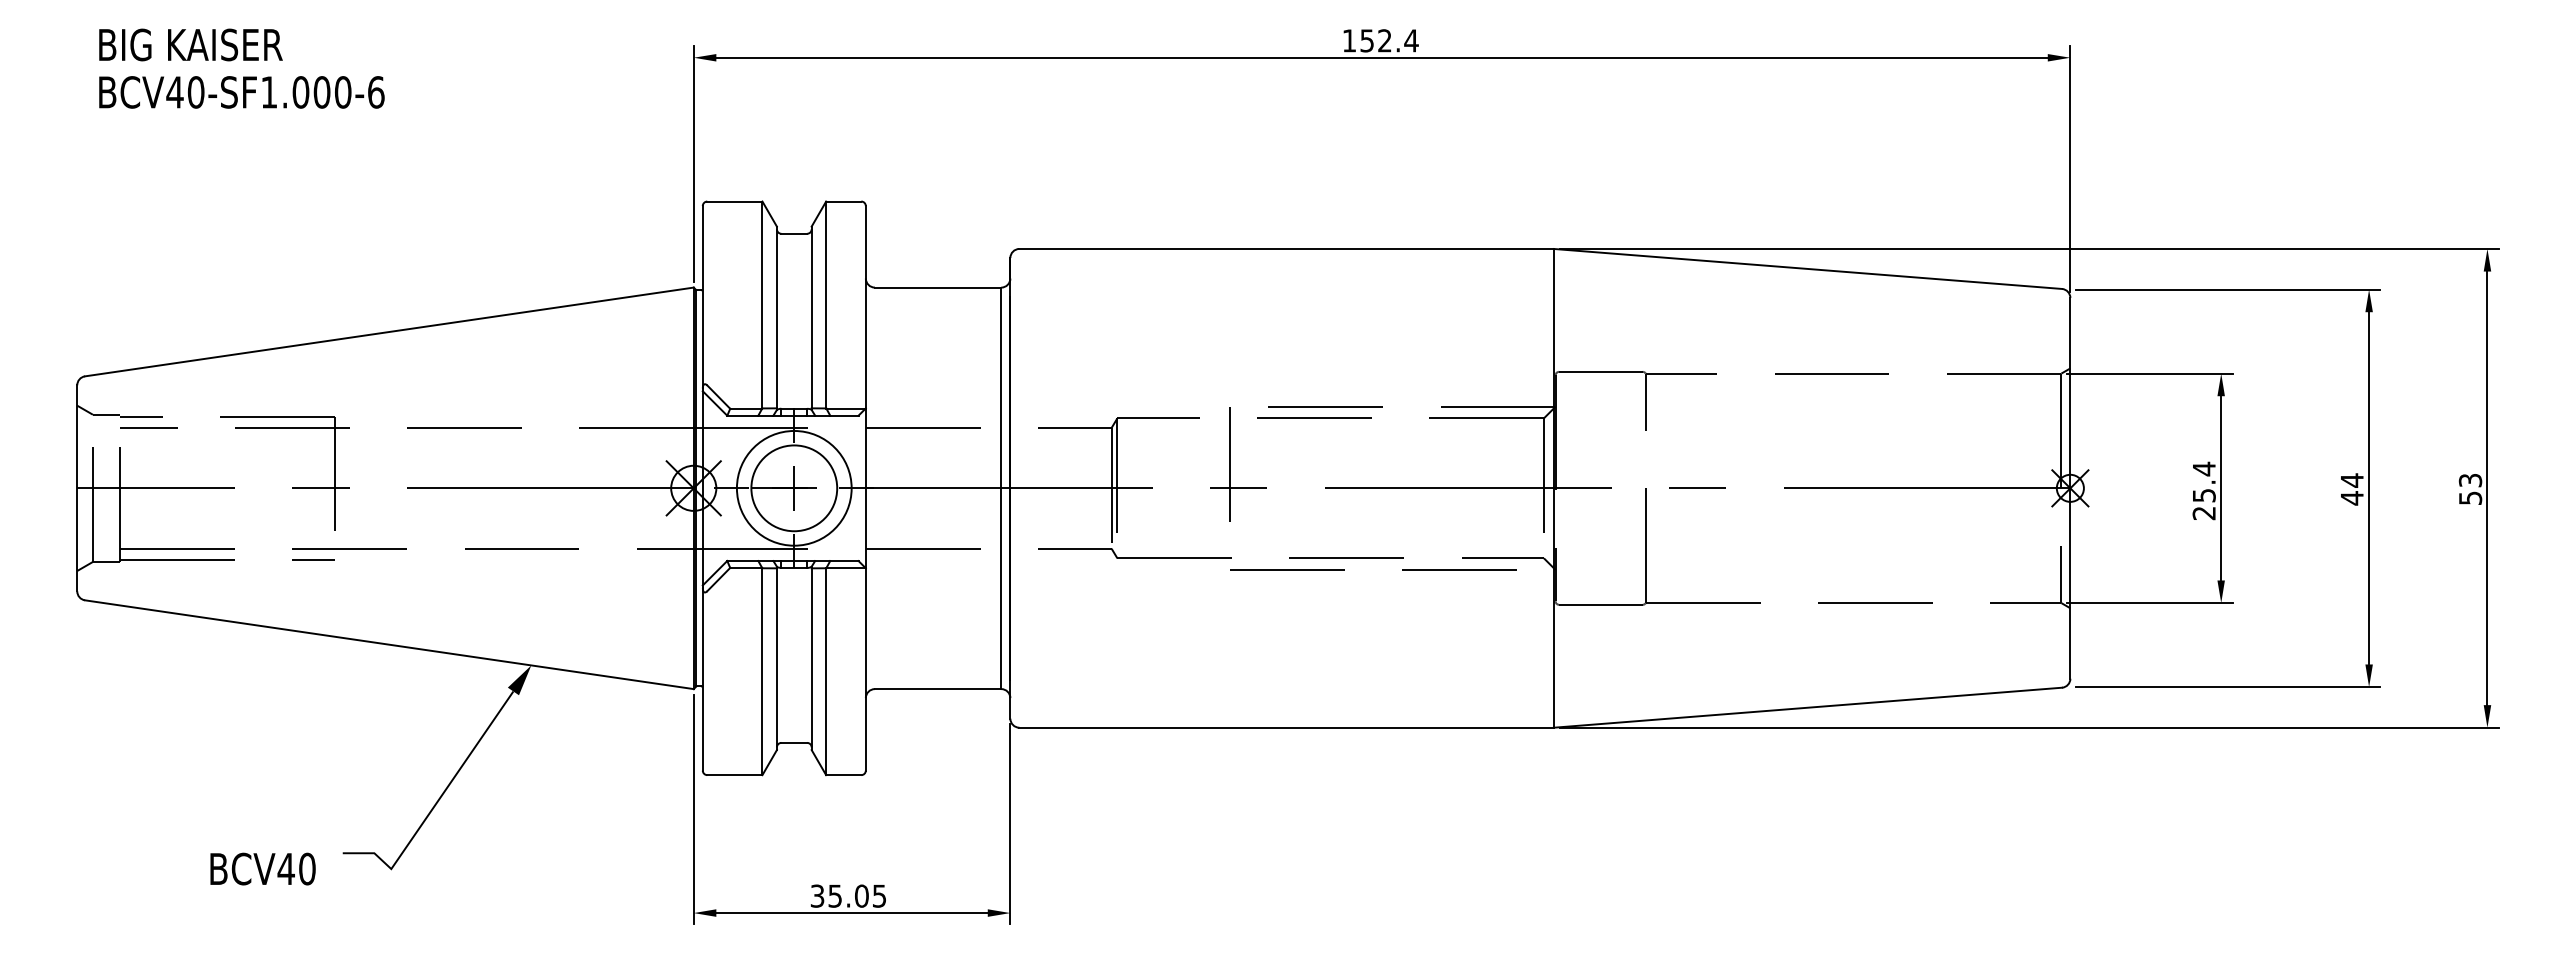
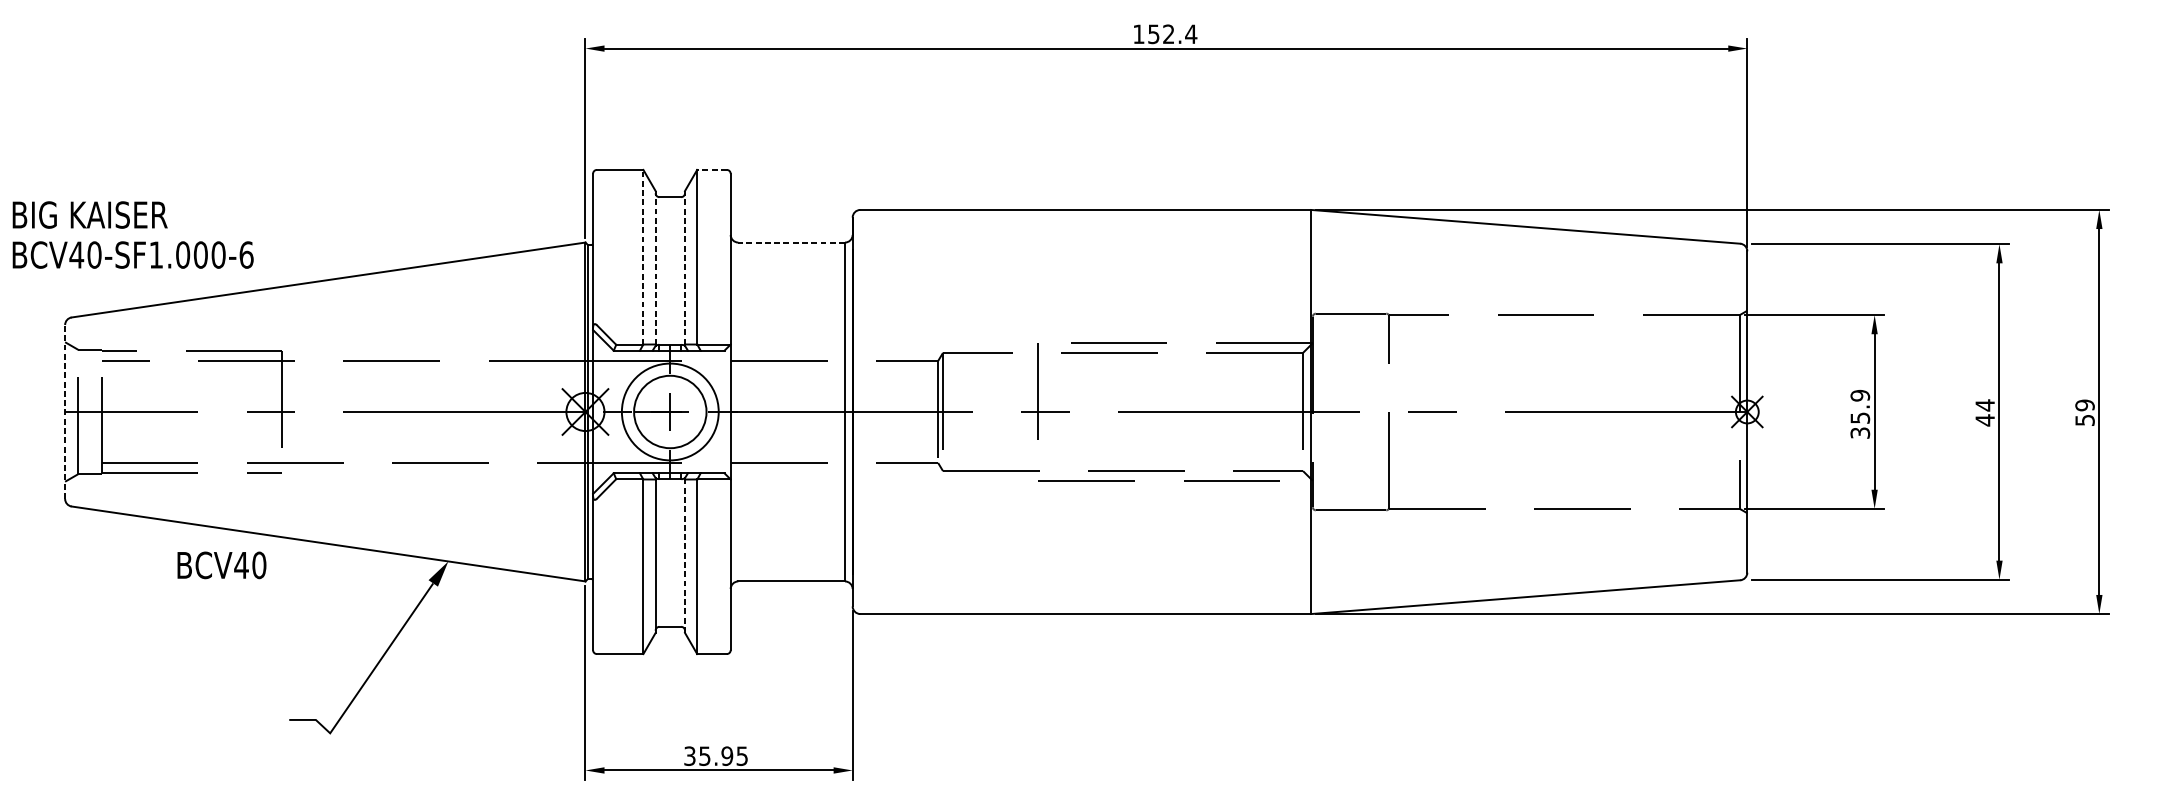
text: (241, 68) -> (132, 234), moved
line: (843, 201) -> (711, 169), solid -> dashed
line: (937, 287) -> (791, 242), solid -> dashed
line: (762, 304) -> (643, 256), solid -> dashed
line: (776, 317) -> (655, 267), solid -> dashed
line: (811, 317) -> (684, 267), solid -> dashed
text: (2470, 480) -> (2085, 405), 53 -> 59
line: (77, 487) -> (65, 411), solid -> dashed
text: (2203, 490) -> (1859, 413), 25.4 -> 35.9
line: (811, 659) -> (684, 556), solid -> dashed
text: (262, 868) -> (221, 564), moved
text: (861, 895) -> (727, 755), 35.05 -> 35.95

